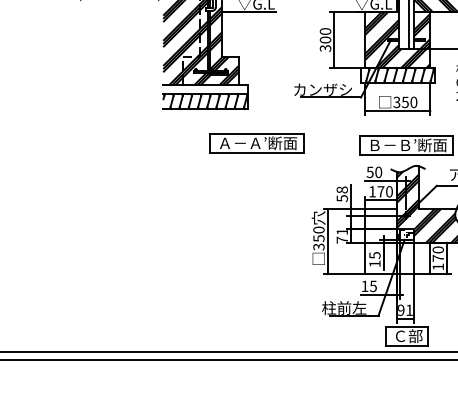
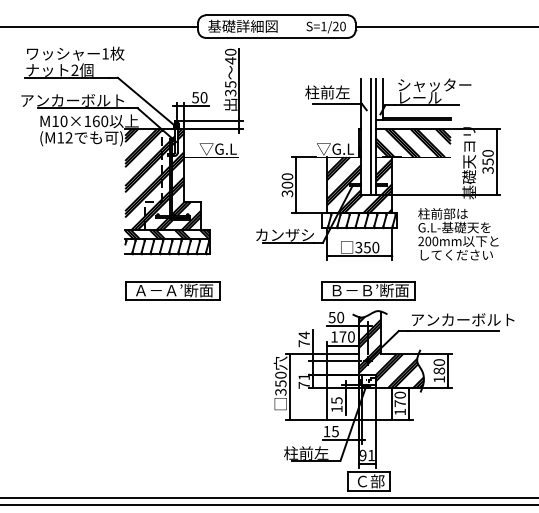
hatch: (205, 89) -> (167, 234), added
part: (256, 143) -> (172, 290), moved
text: (341, 194) -> (303, 339), 58 -> 74

